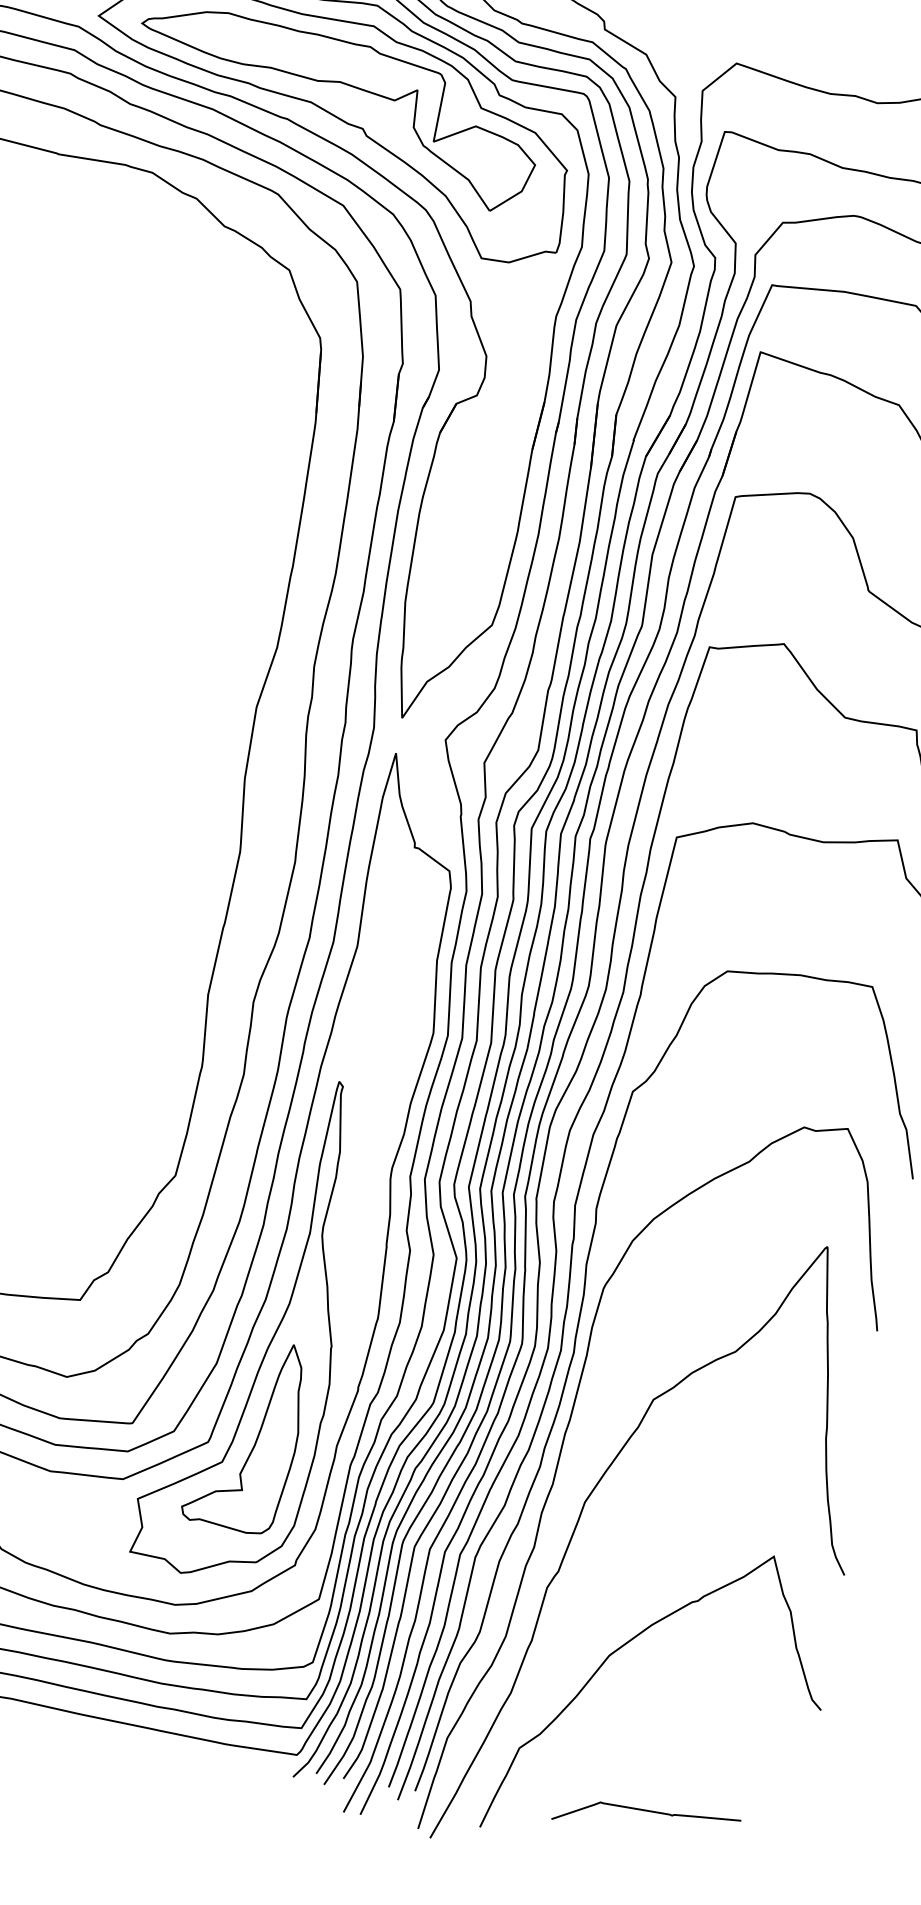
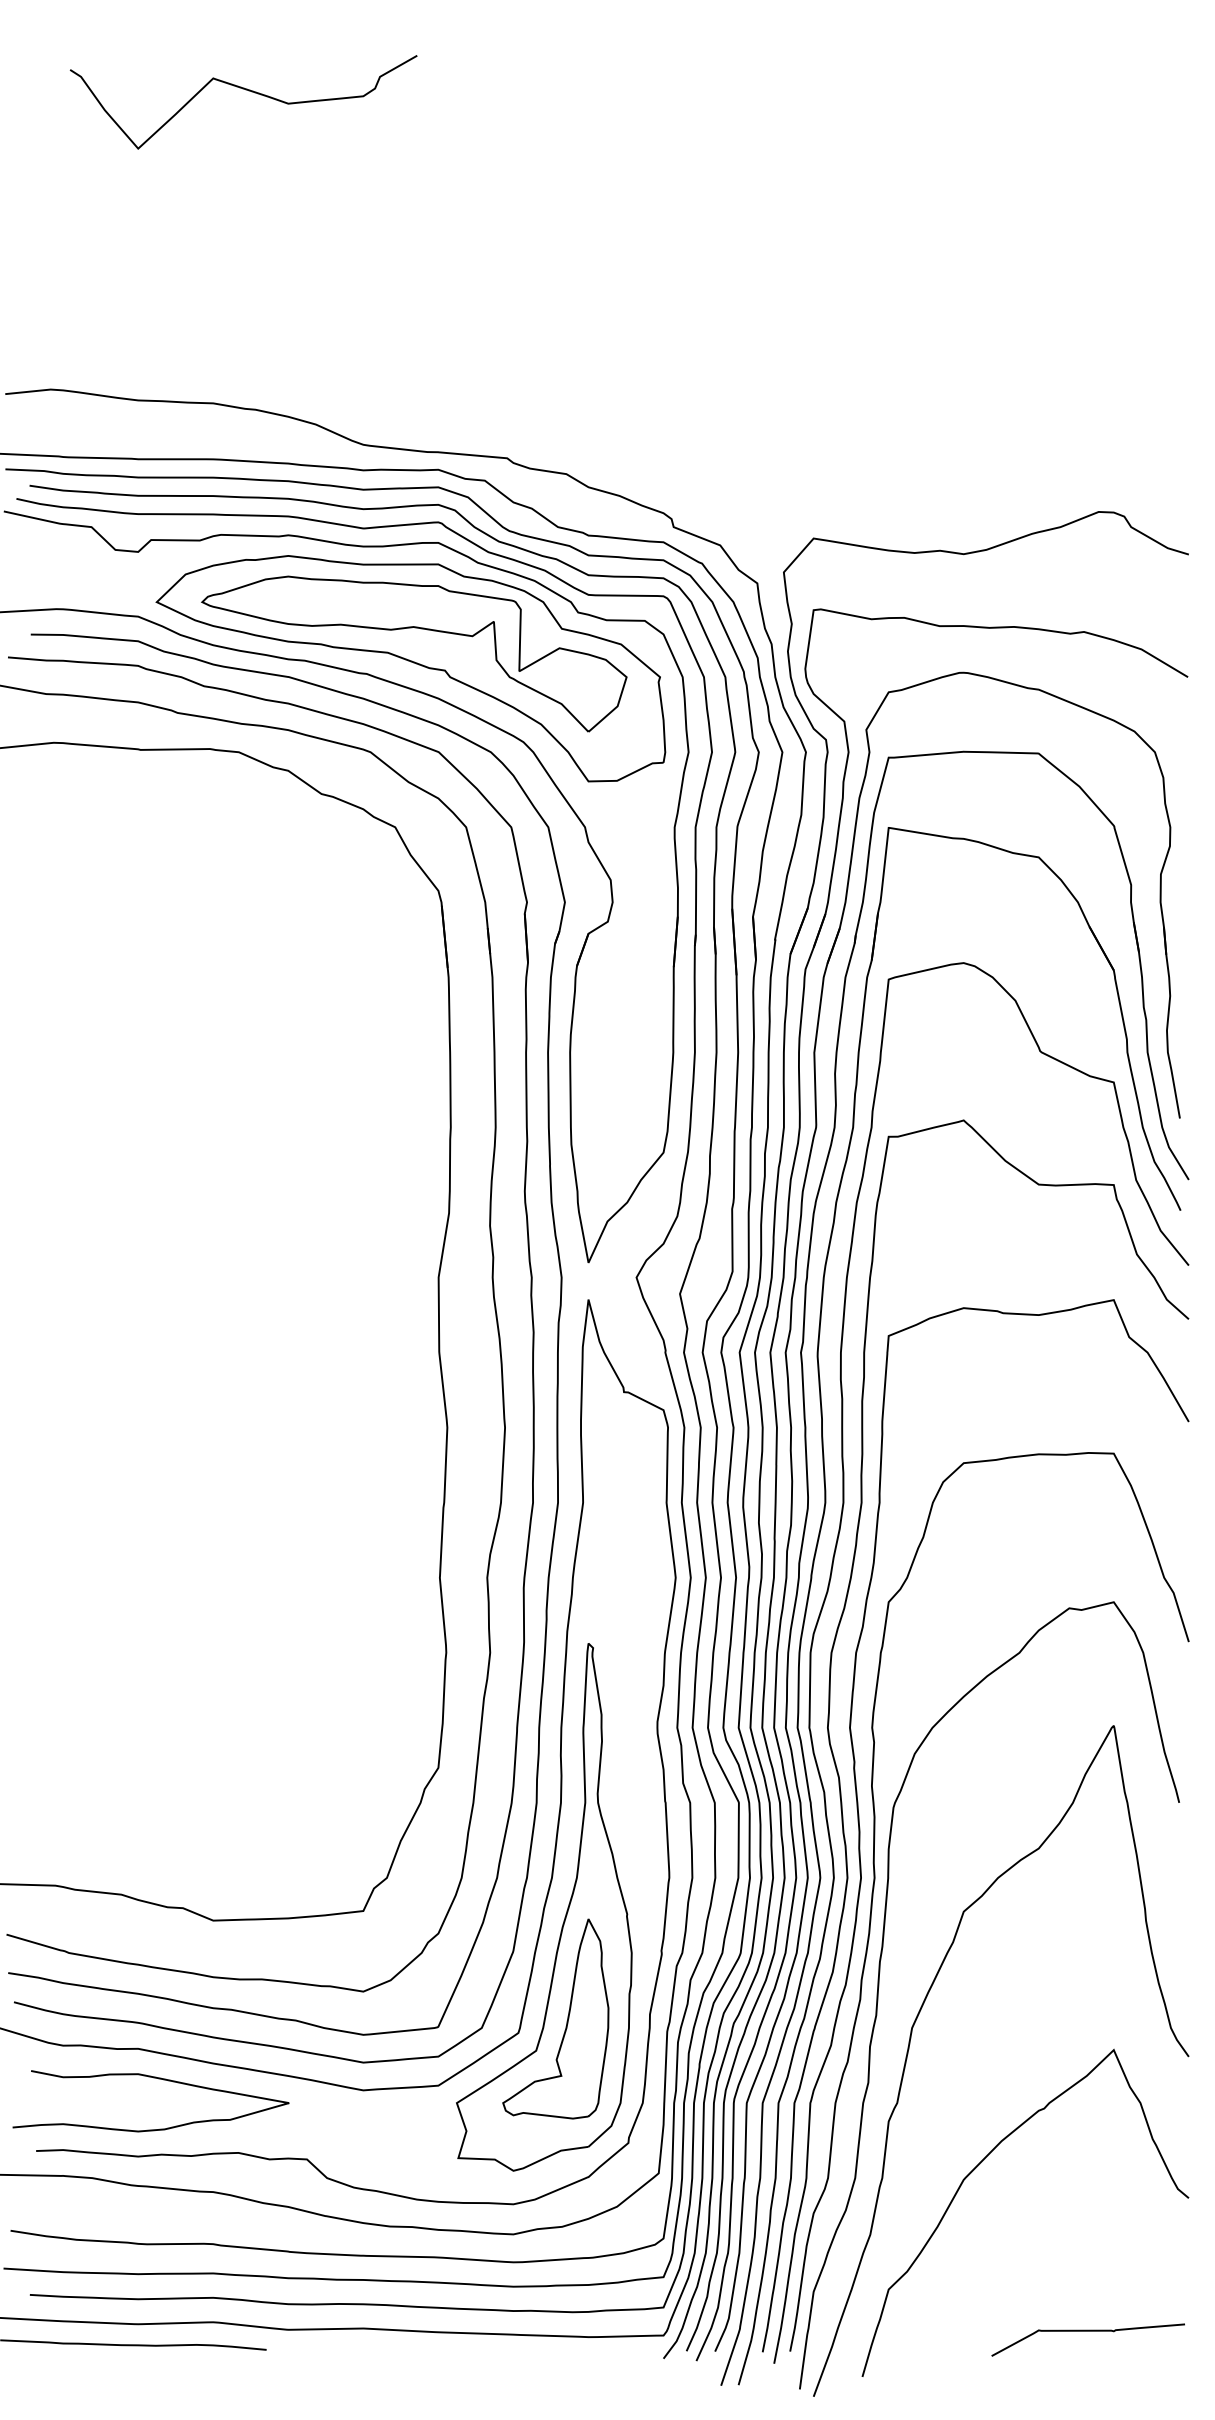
curve: (647, 1811) -> (1087, 2331), moved

